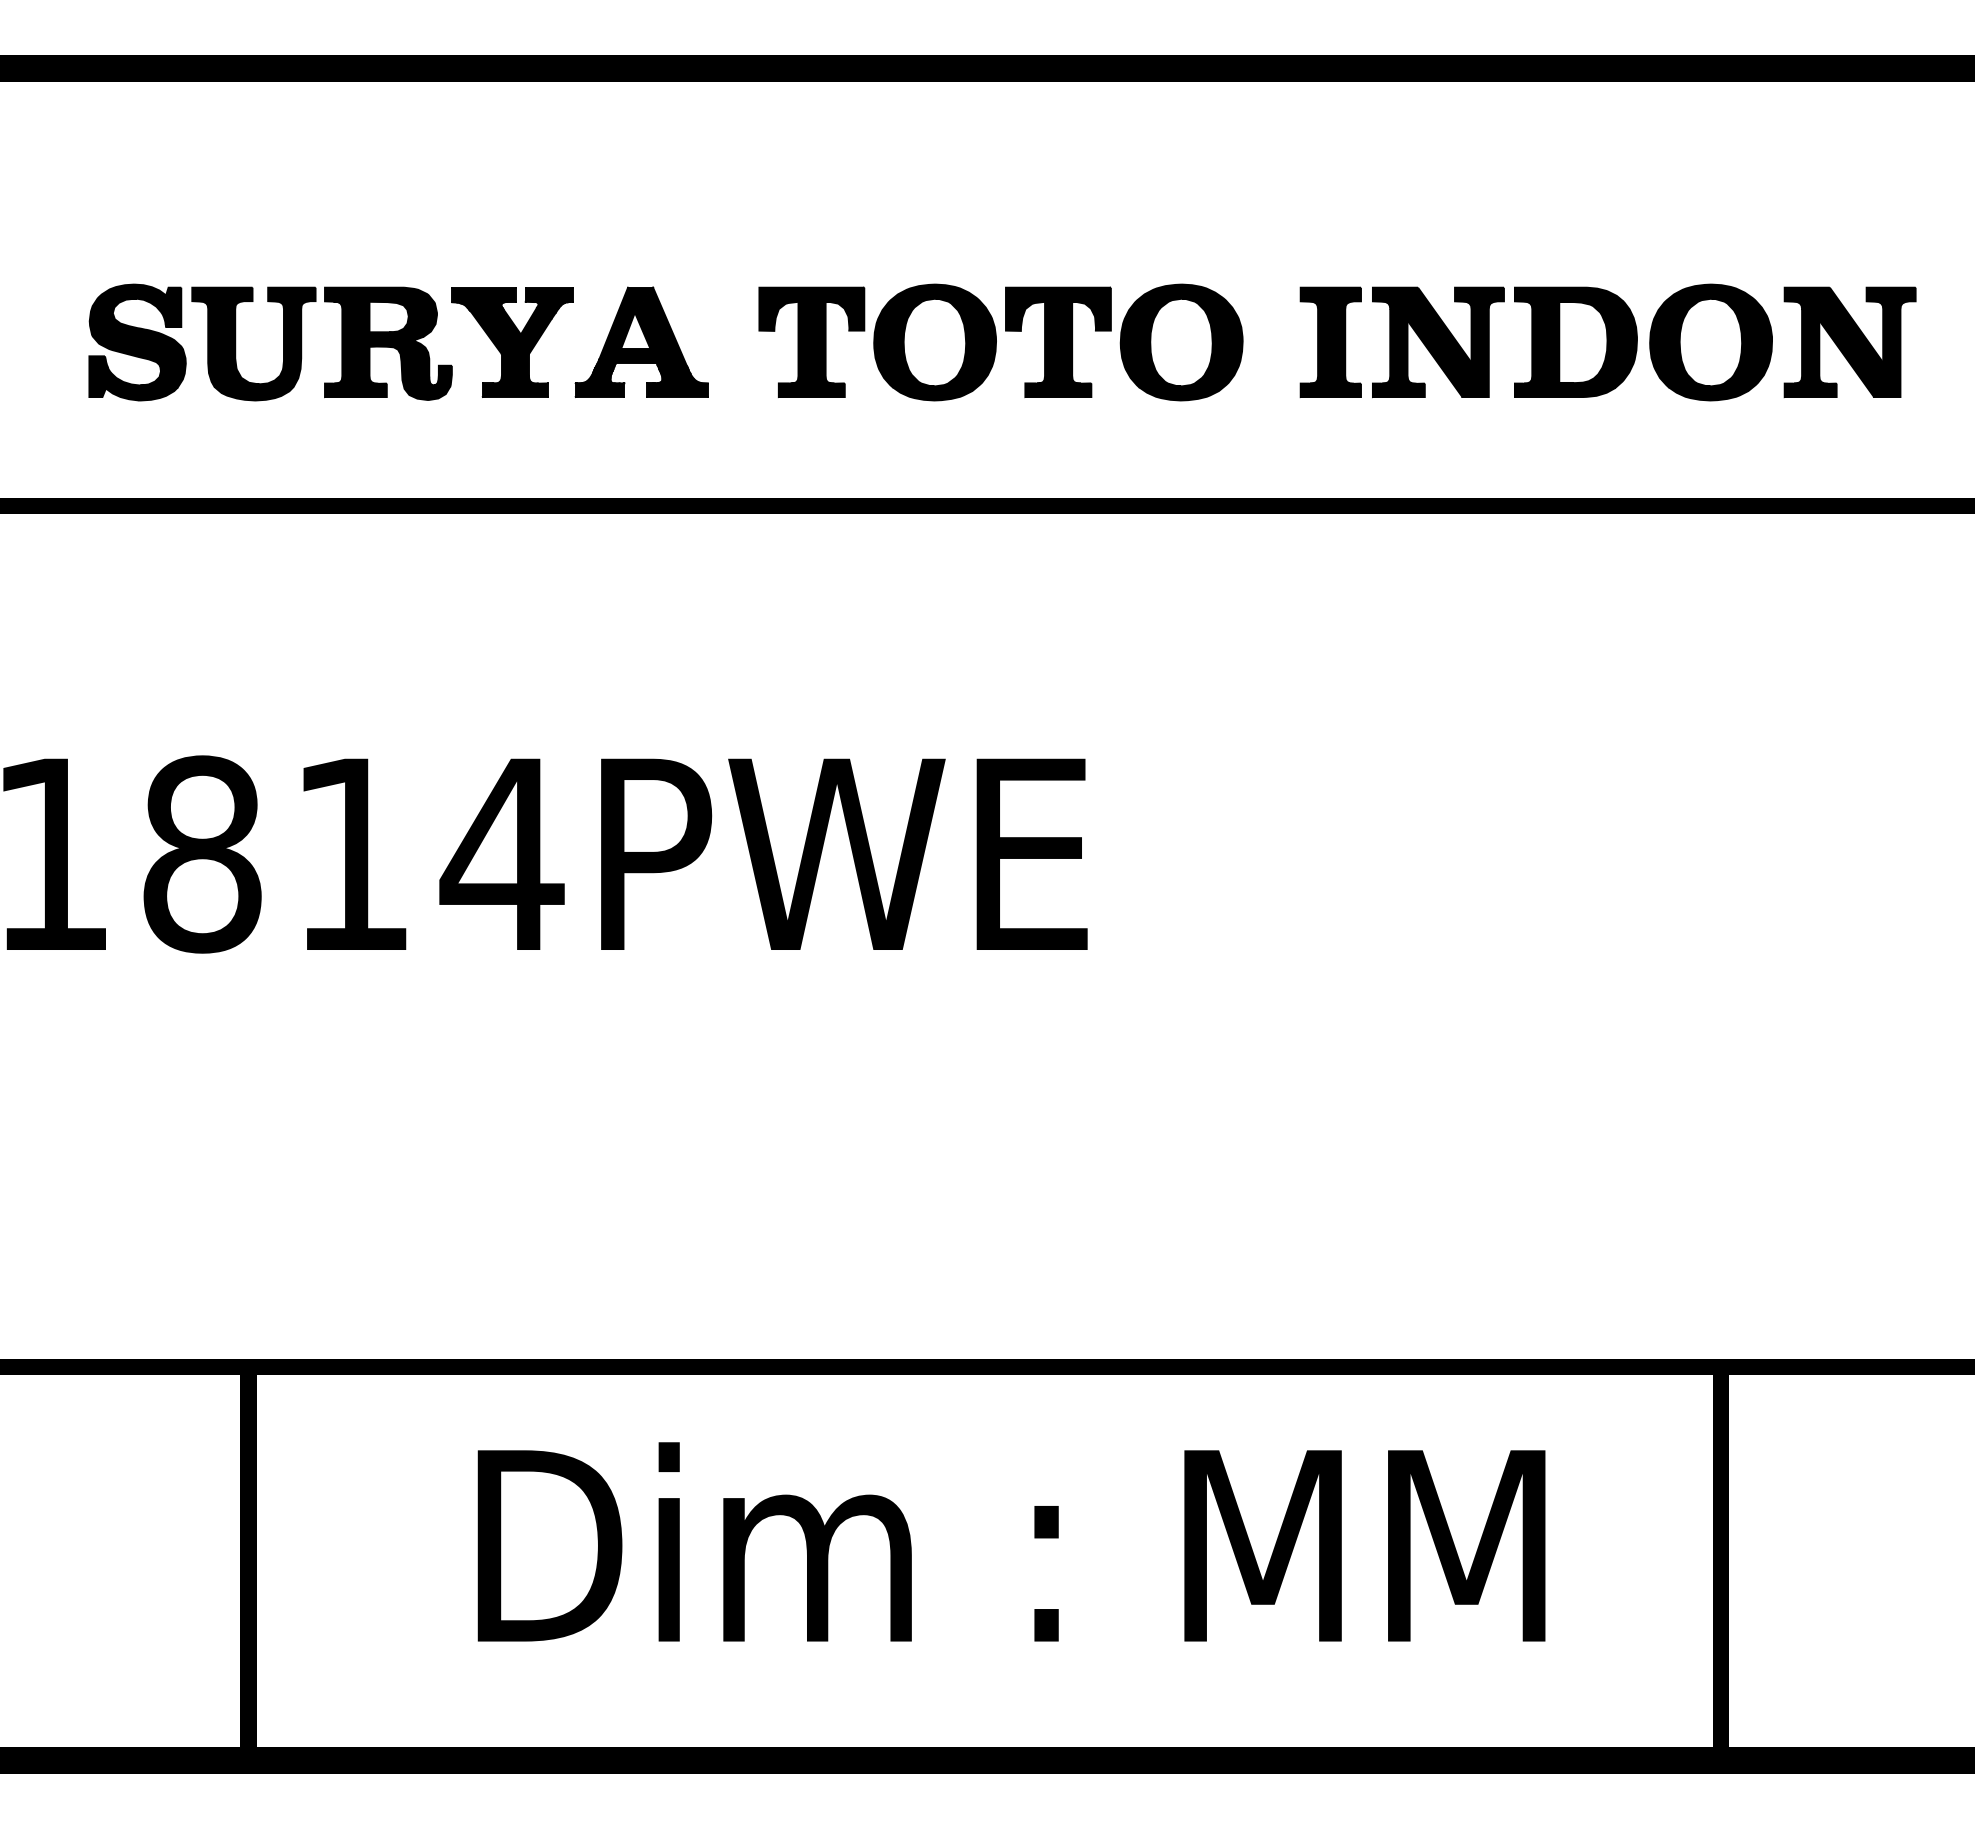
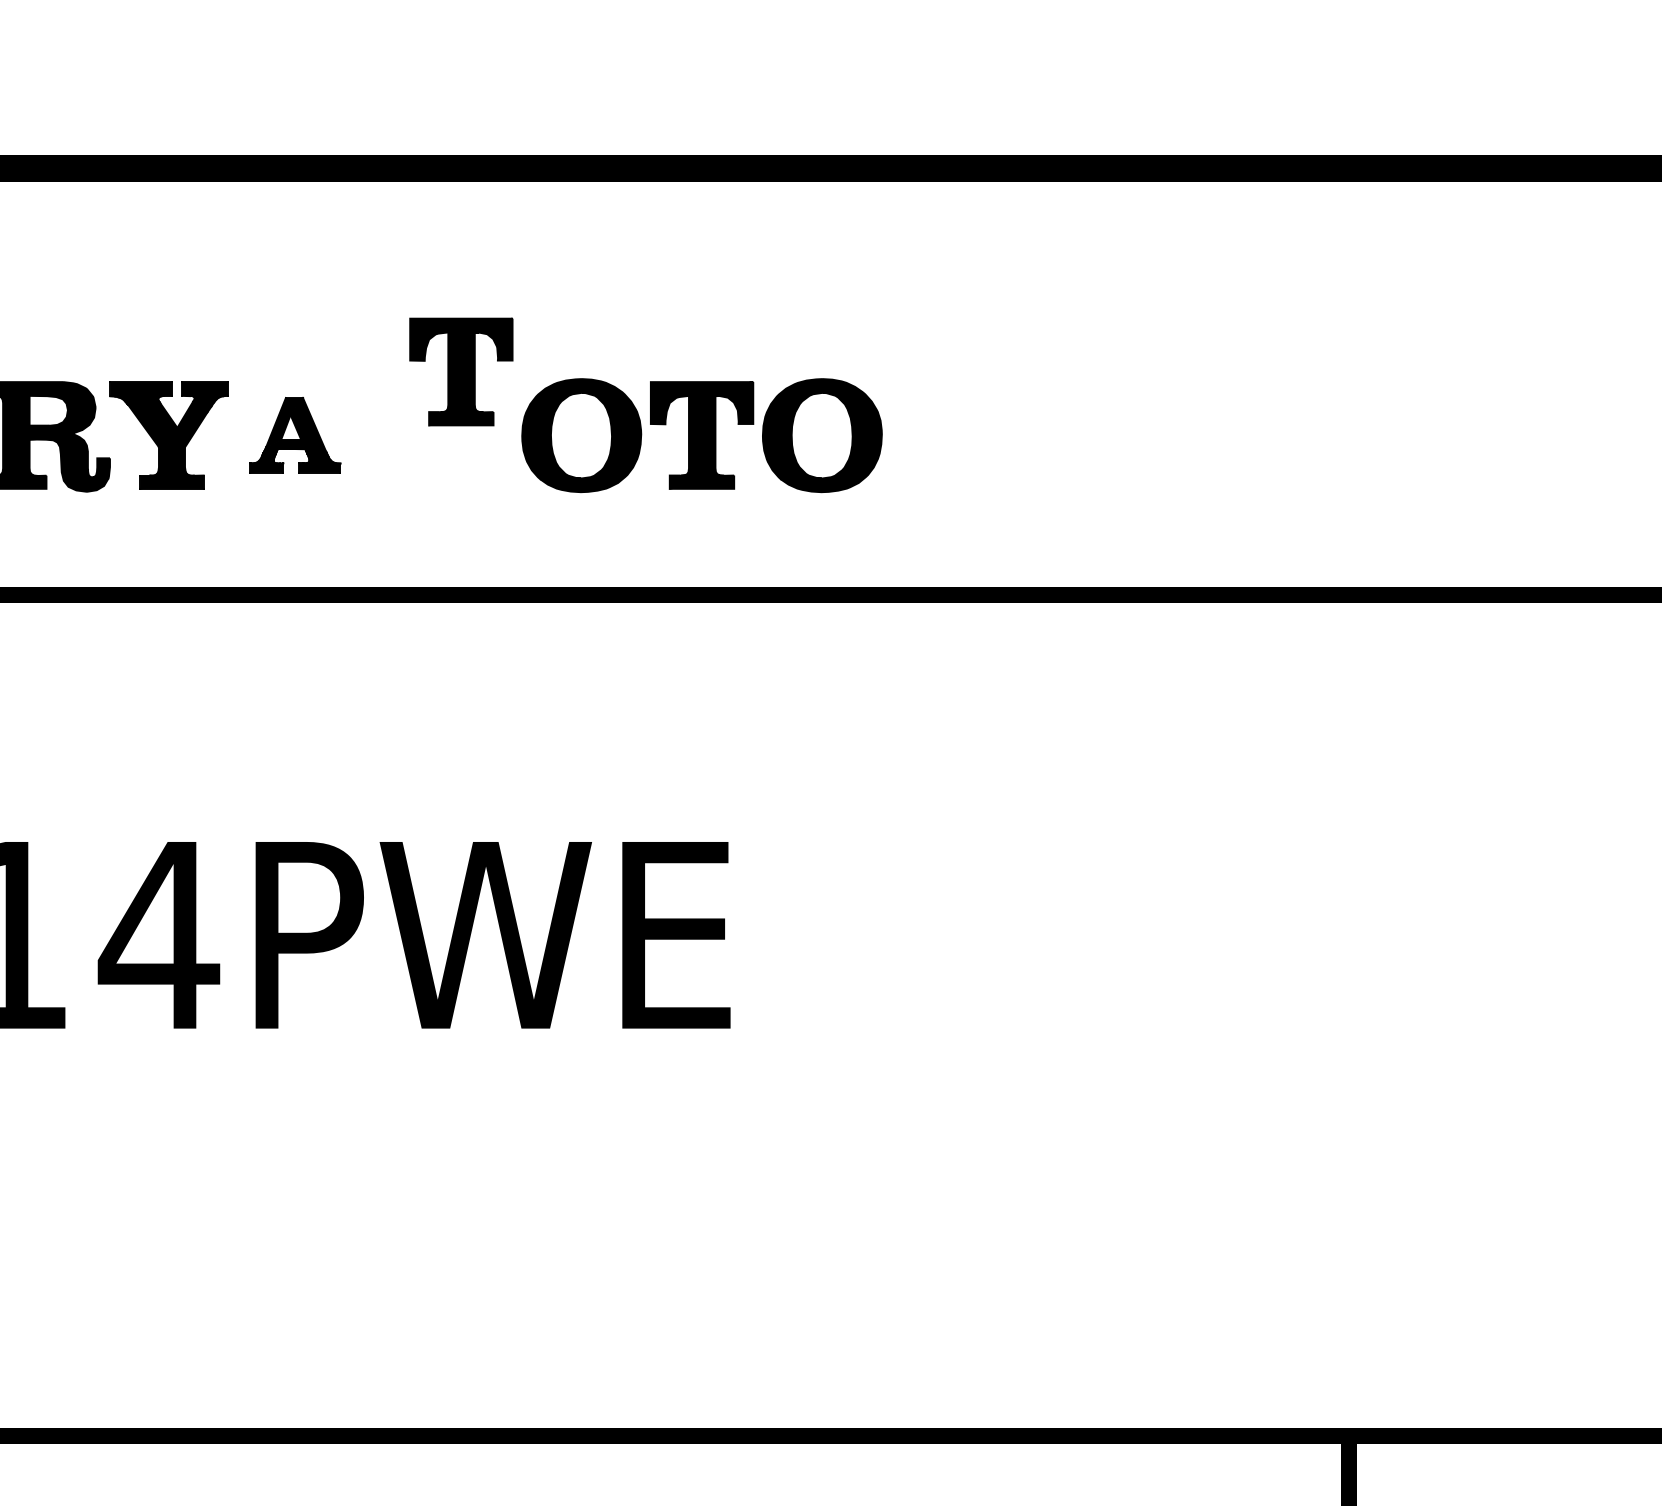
part: (641, 341) -> (295, 434), size x0.7
part: (811, 341) -> (461, 371), moved
part: (1607, 342) -> (1238, 435), removed

